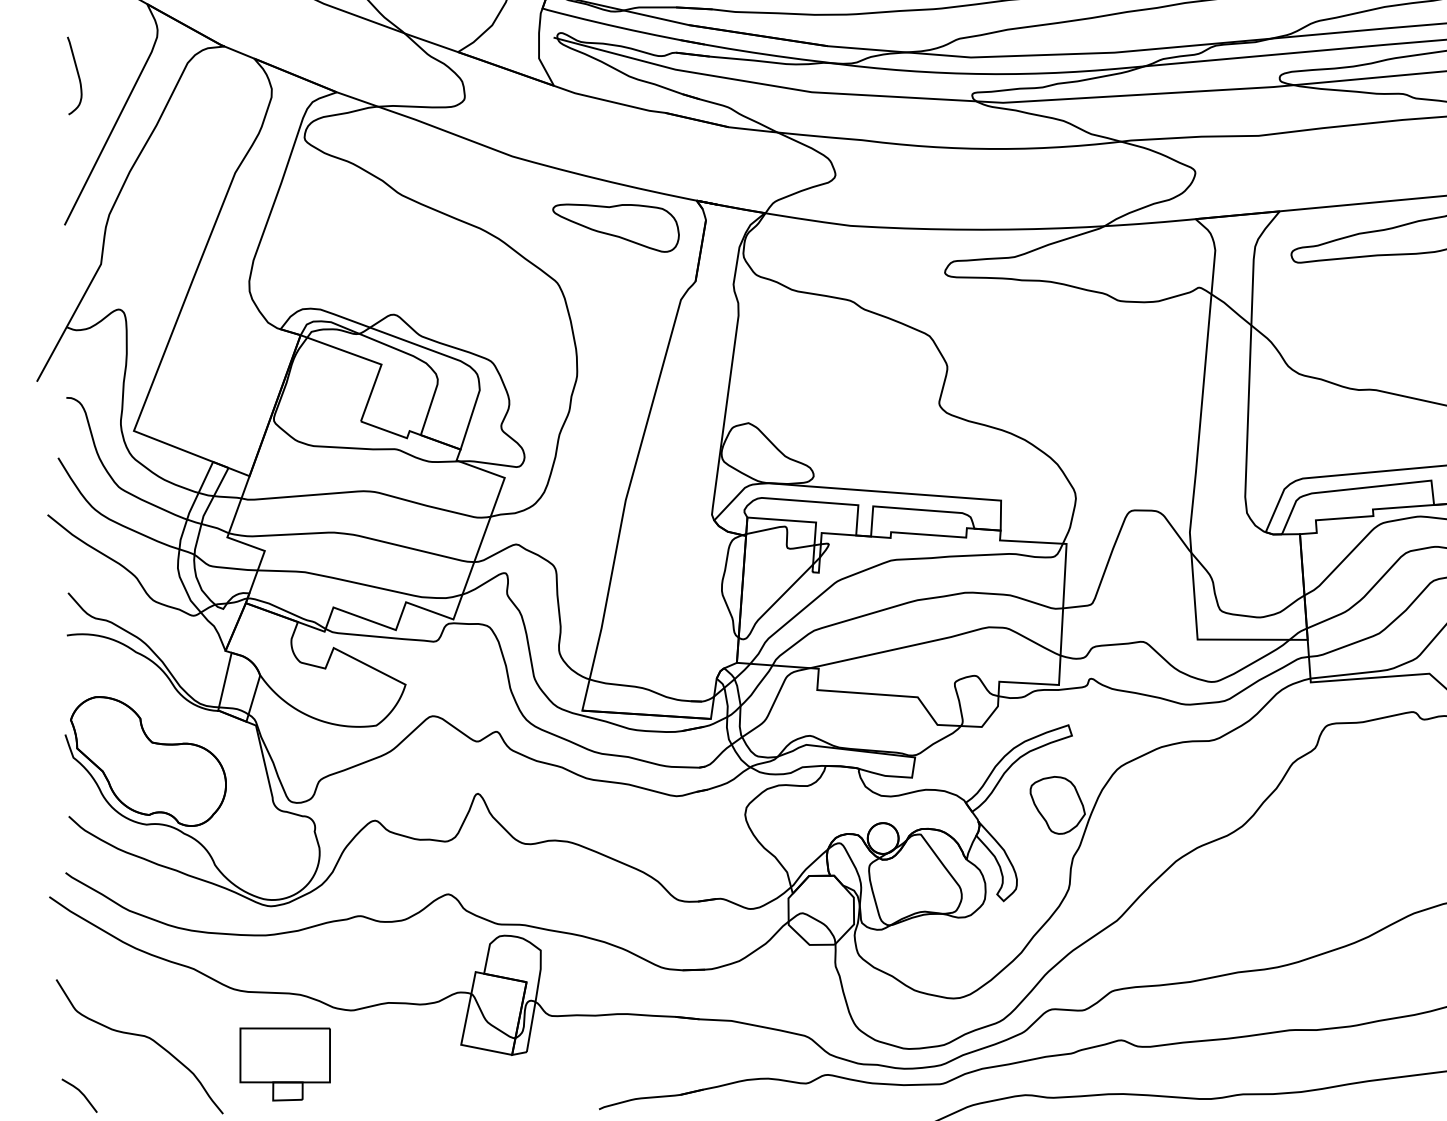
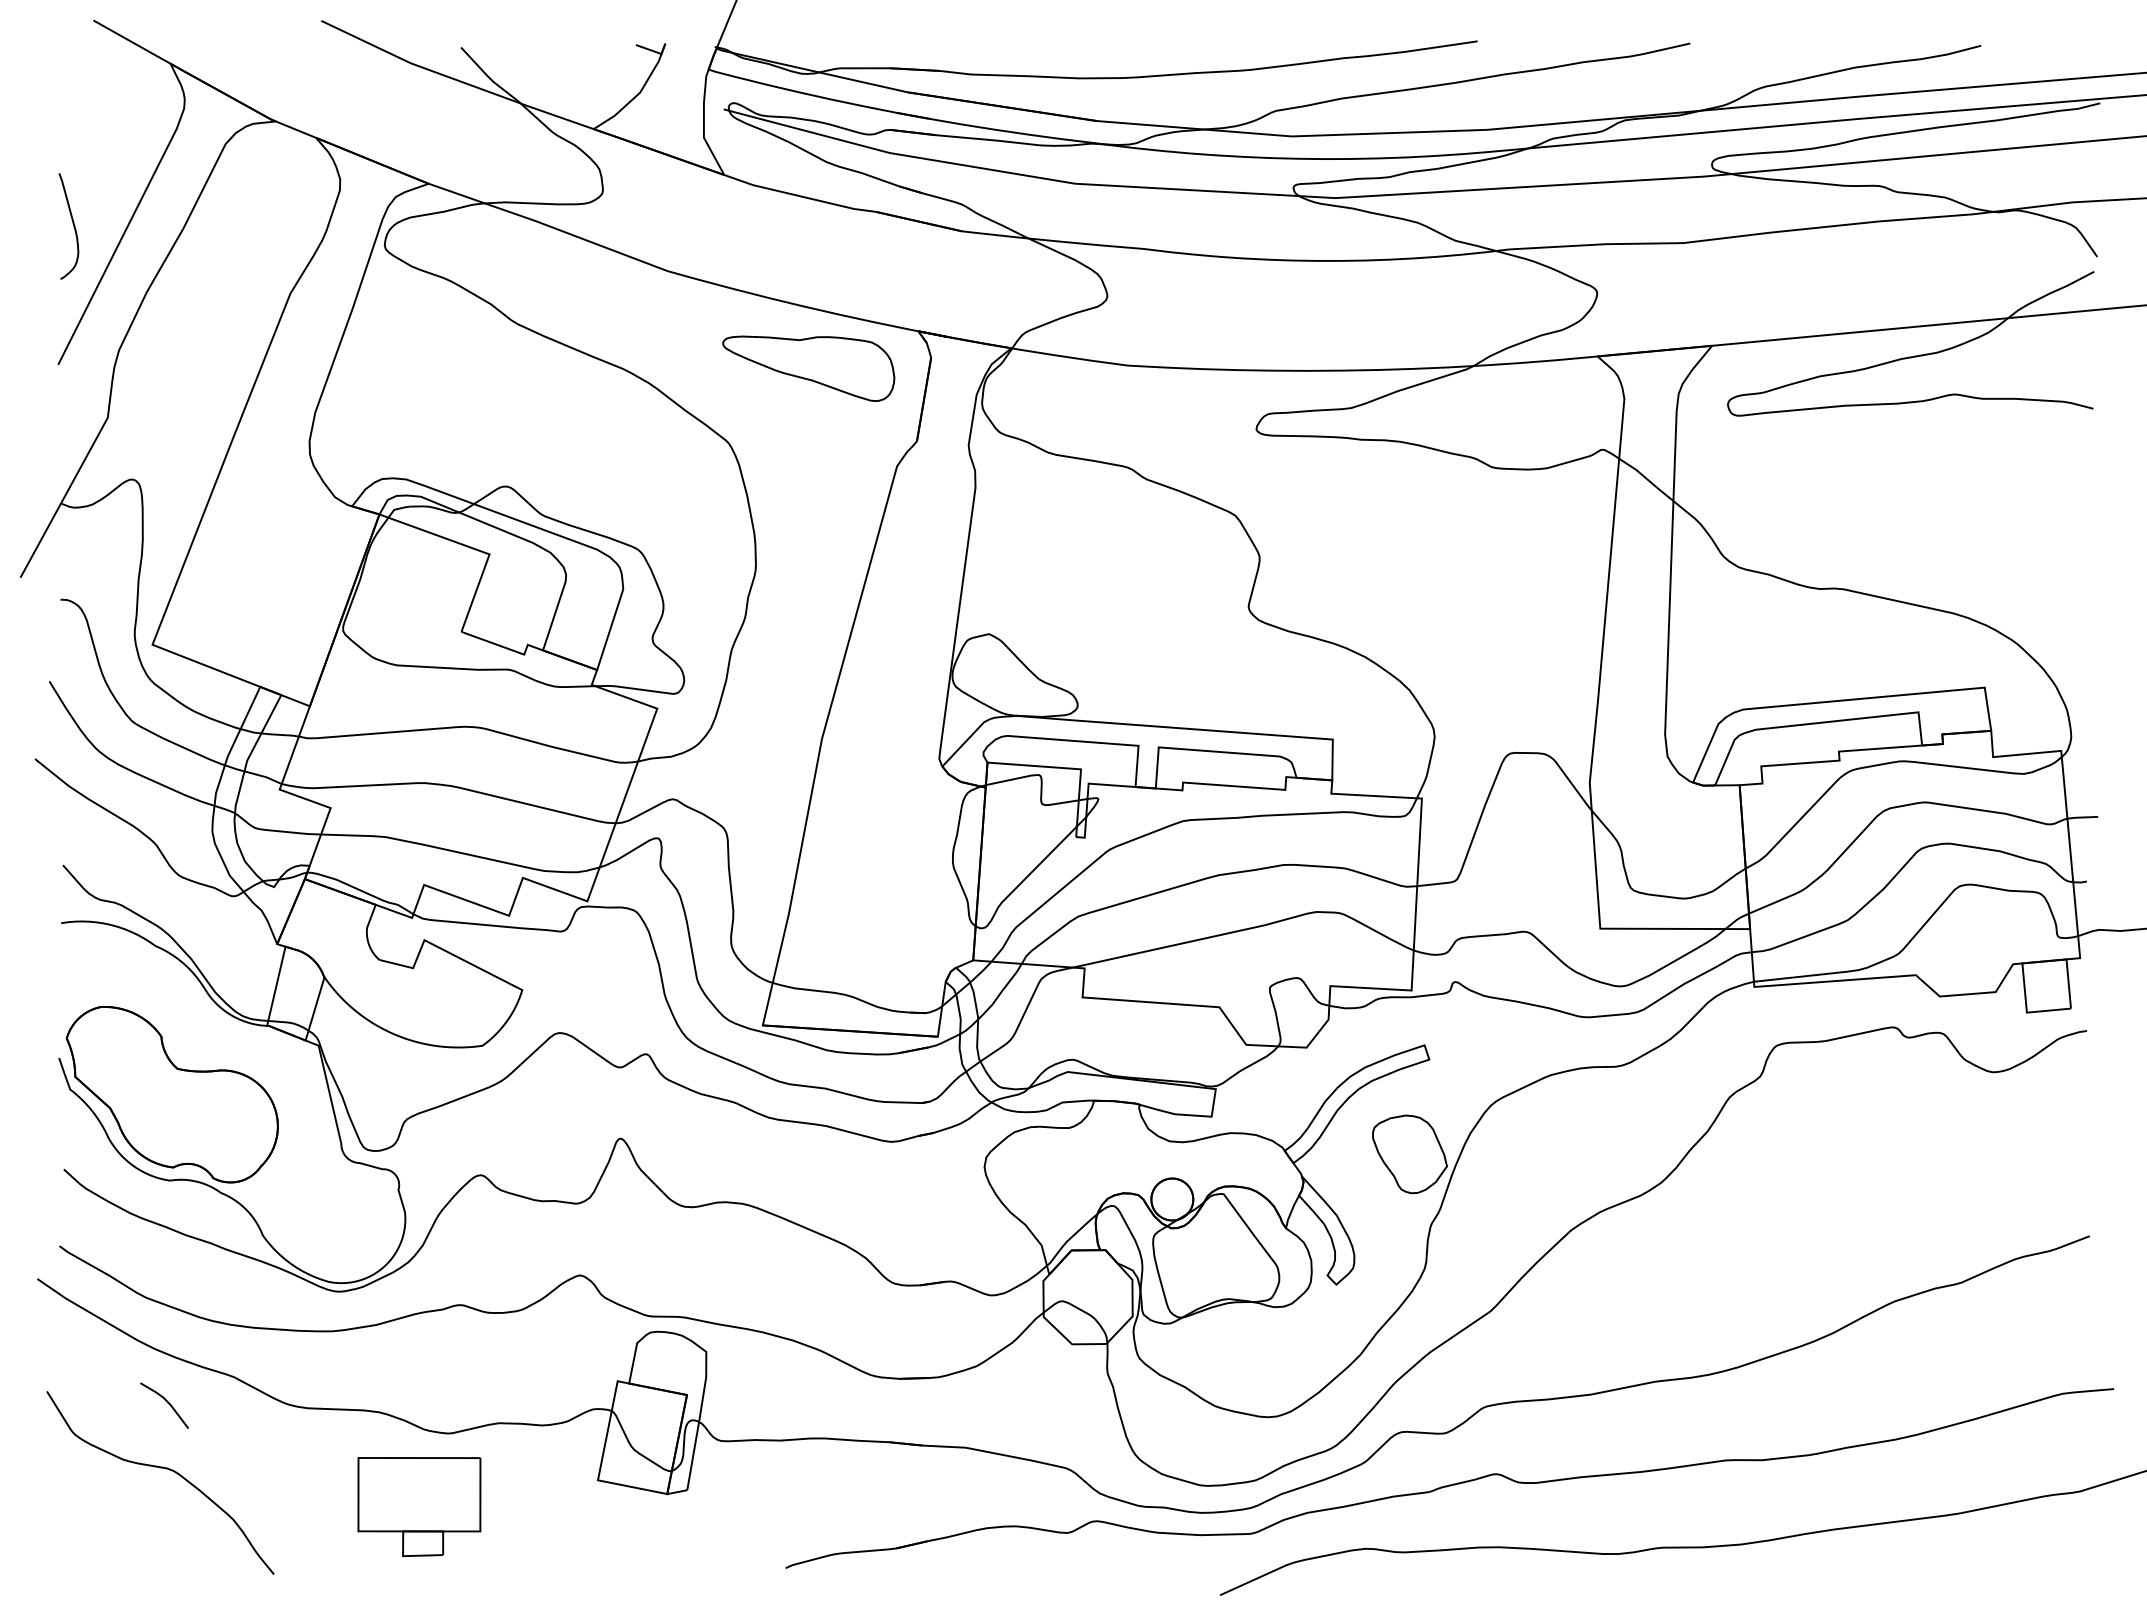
curve: (77, 73) -> (72, 223), moved
part: (285, 1064) -> (419, 1507), moved
line: (81, 1093) -> (166, 1402), moved

